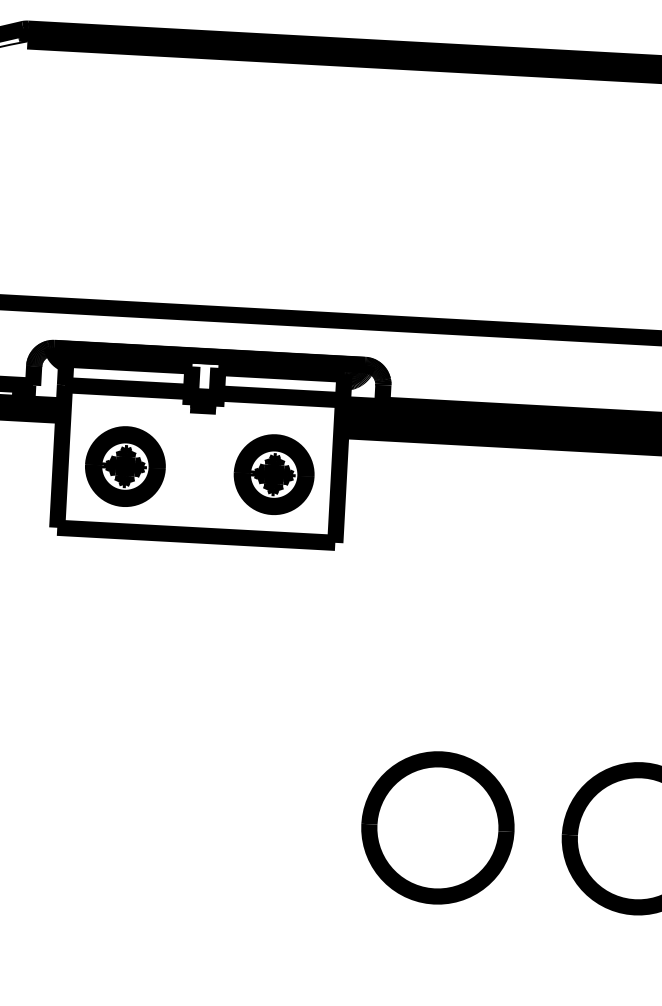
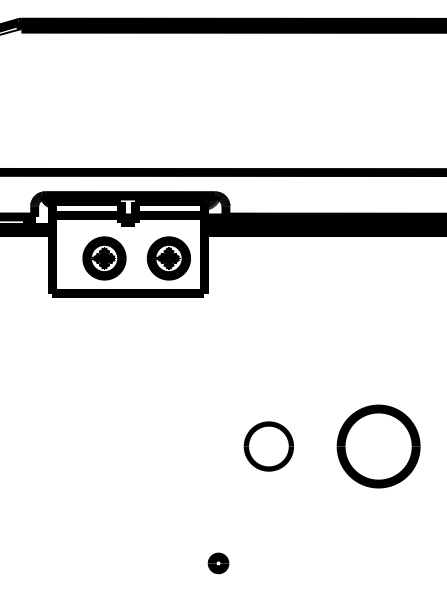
part: (125, 466) -> (104, 258), moved
part: (437, 827) -> (268, 446), size x0.6

